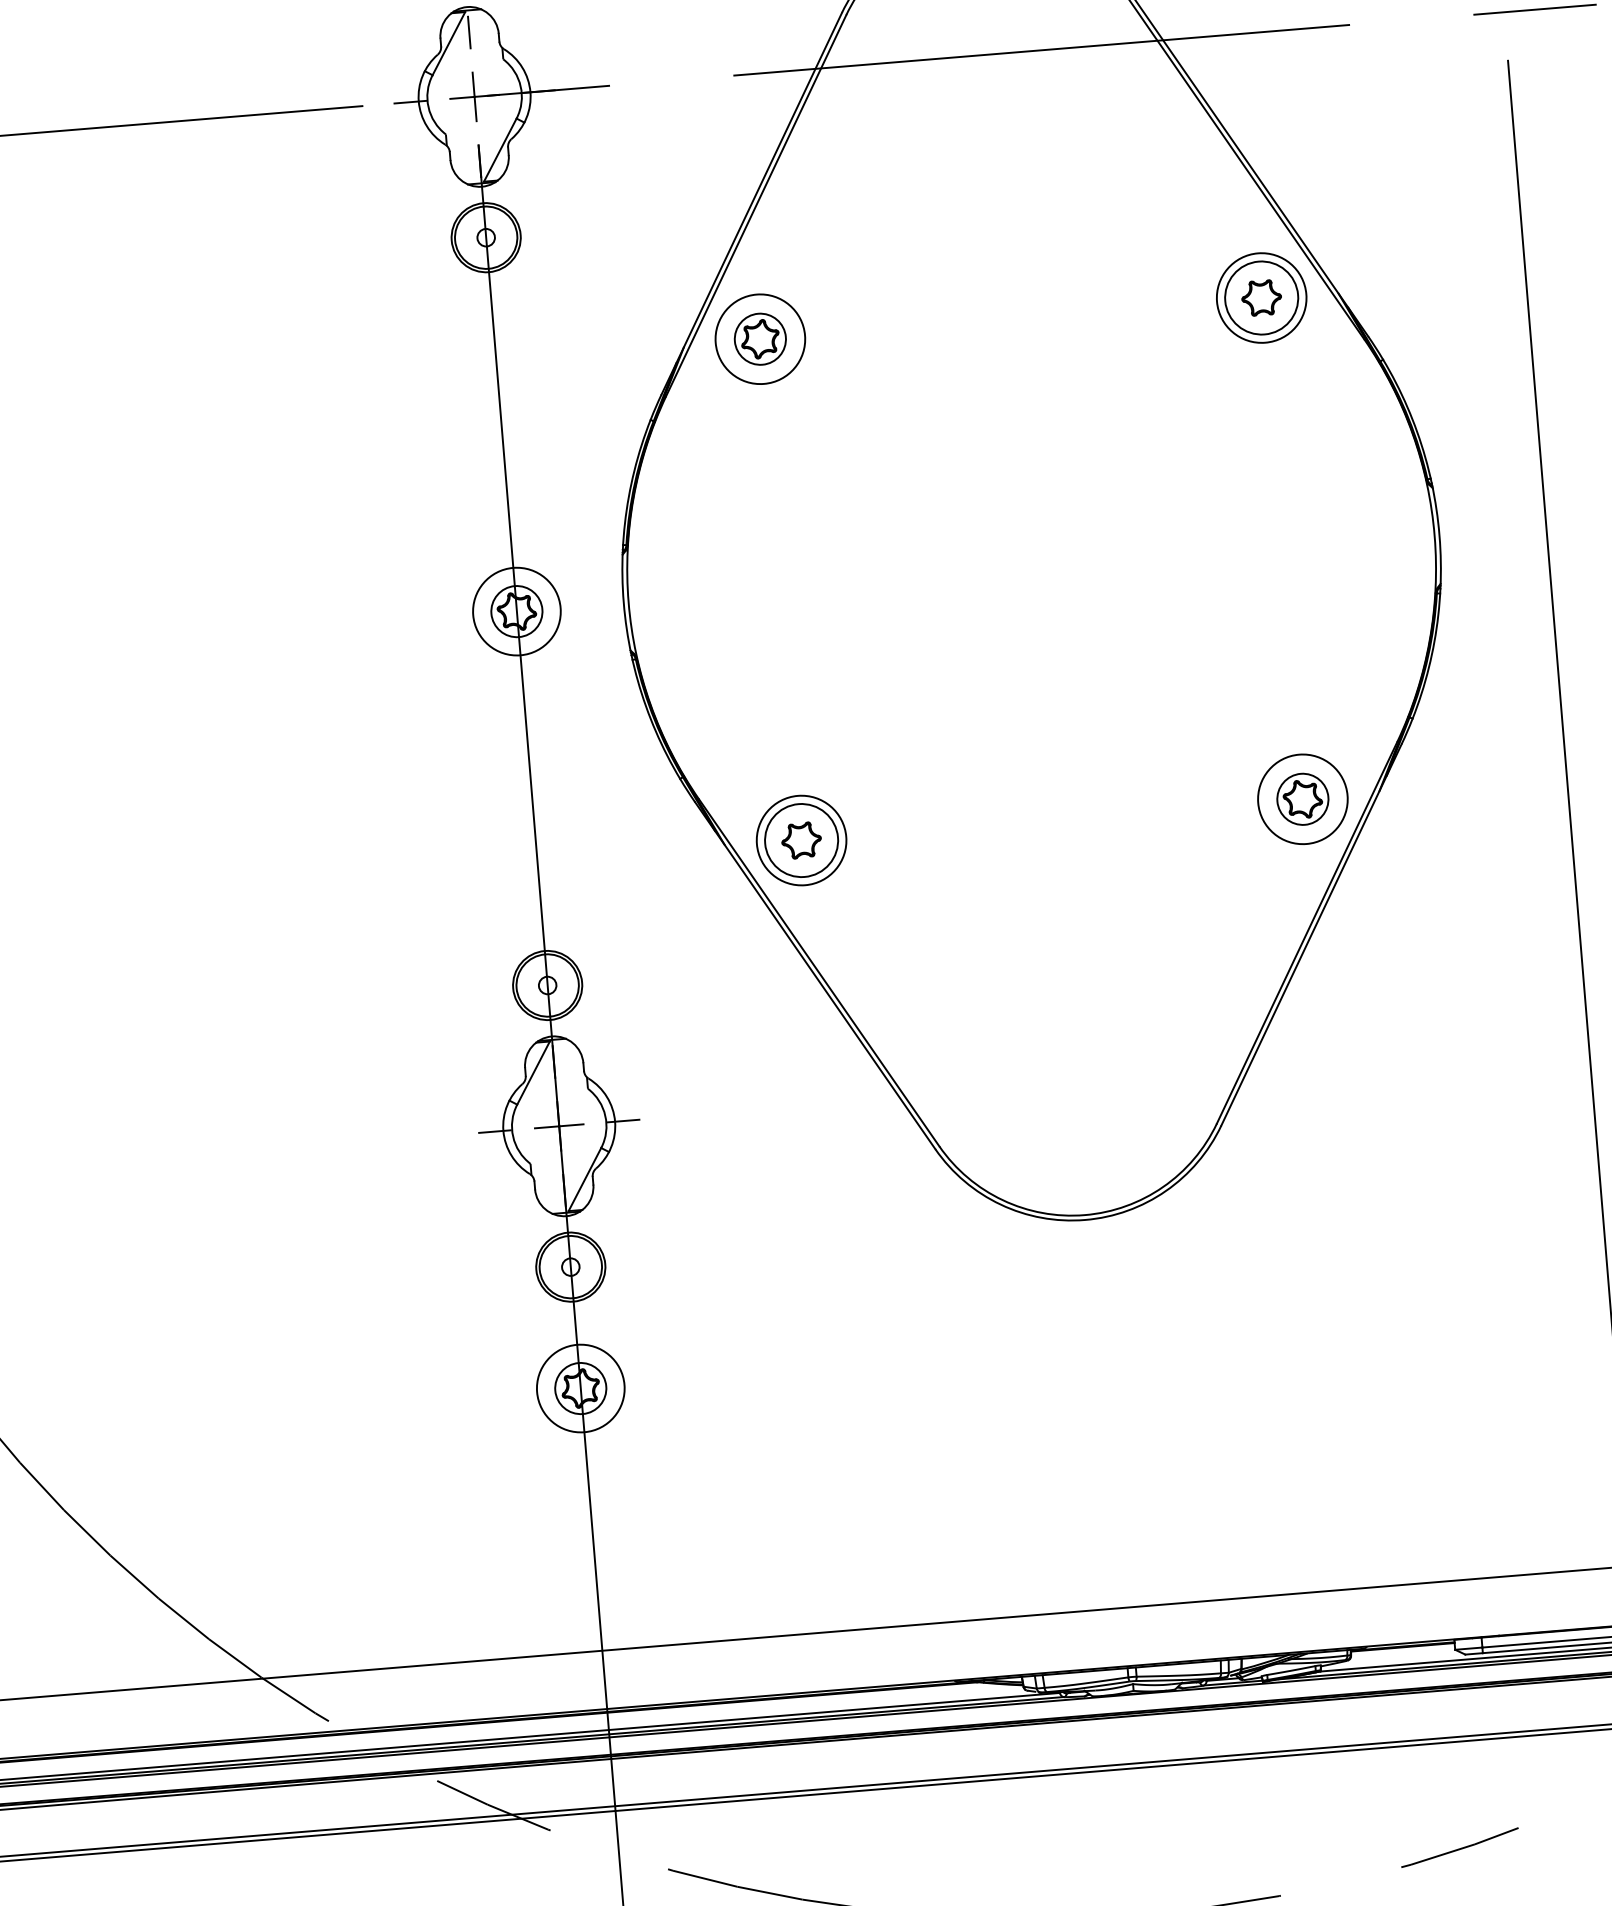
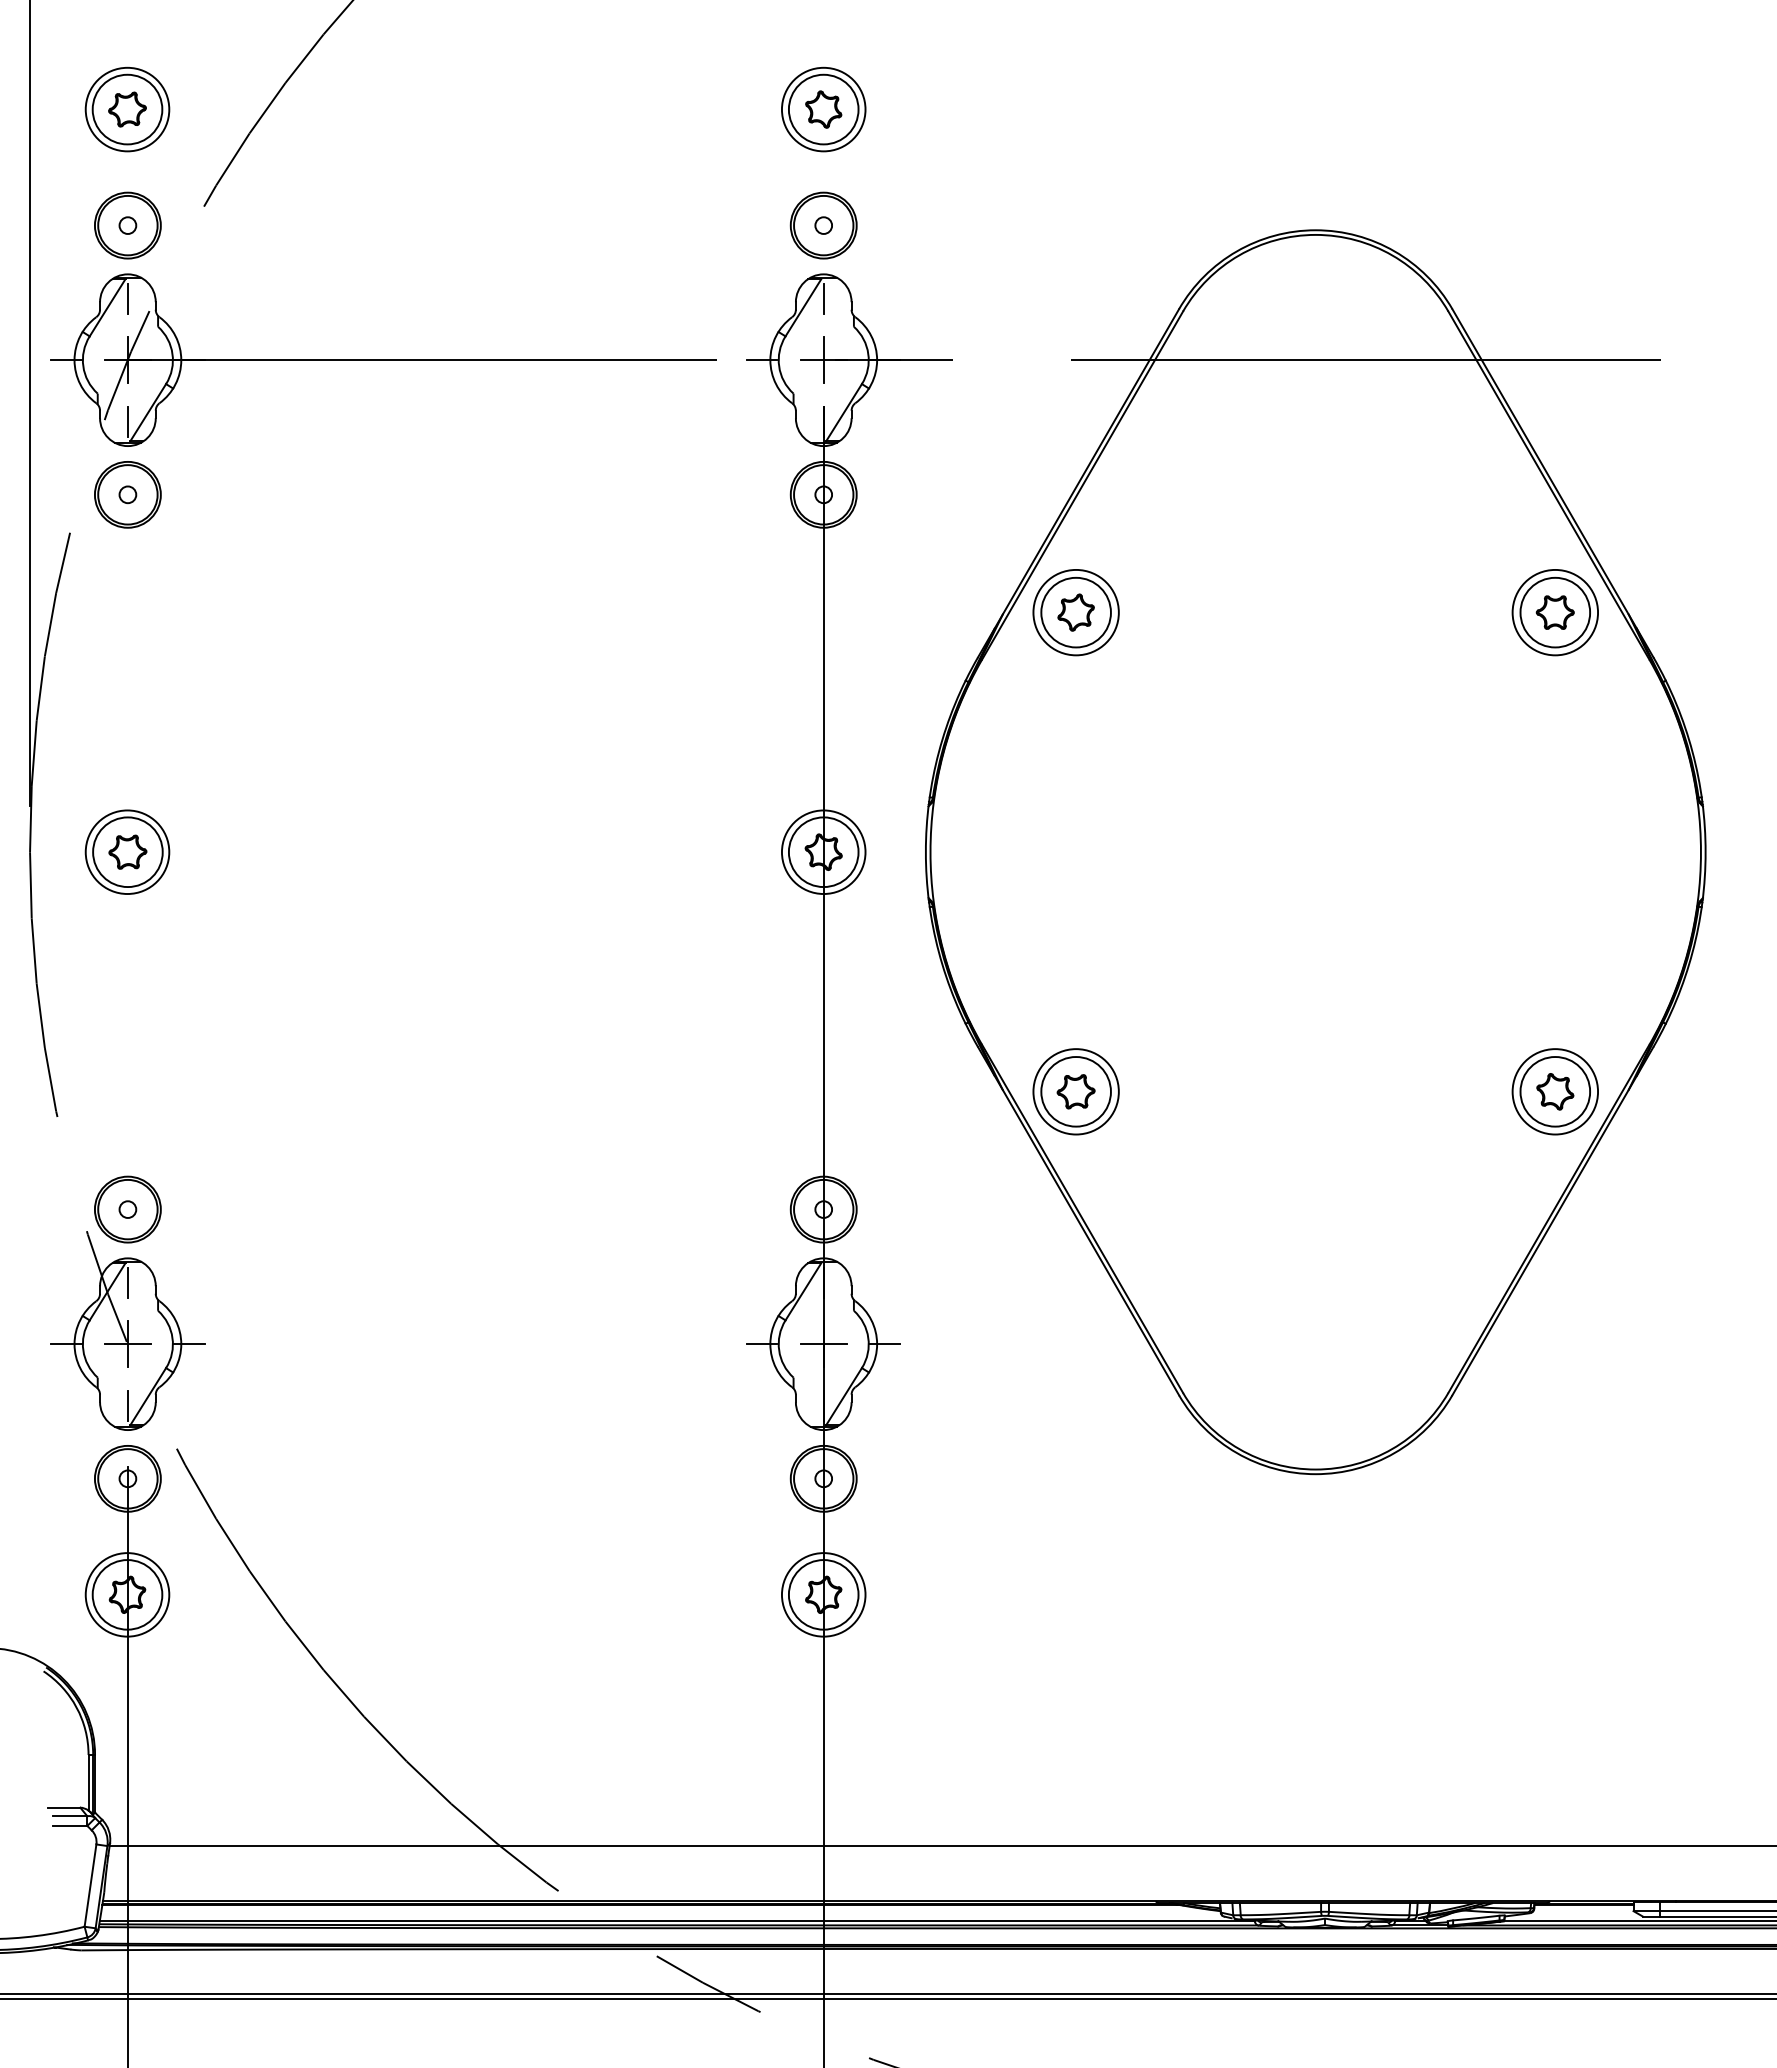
circle: (759, 339) -> (1075, 612), size x1.43
circle: (516, 611) -> (823, 852), size x1.43
circle: (1303, 798) -> (1555, 1091), size x1.43
circle: (580, 1388) -> (823, 1594), size x1.43

